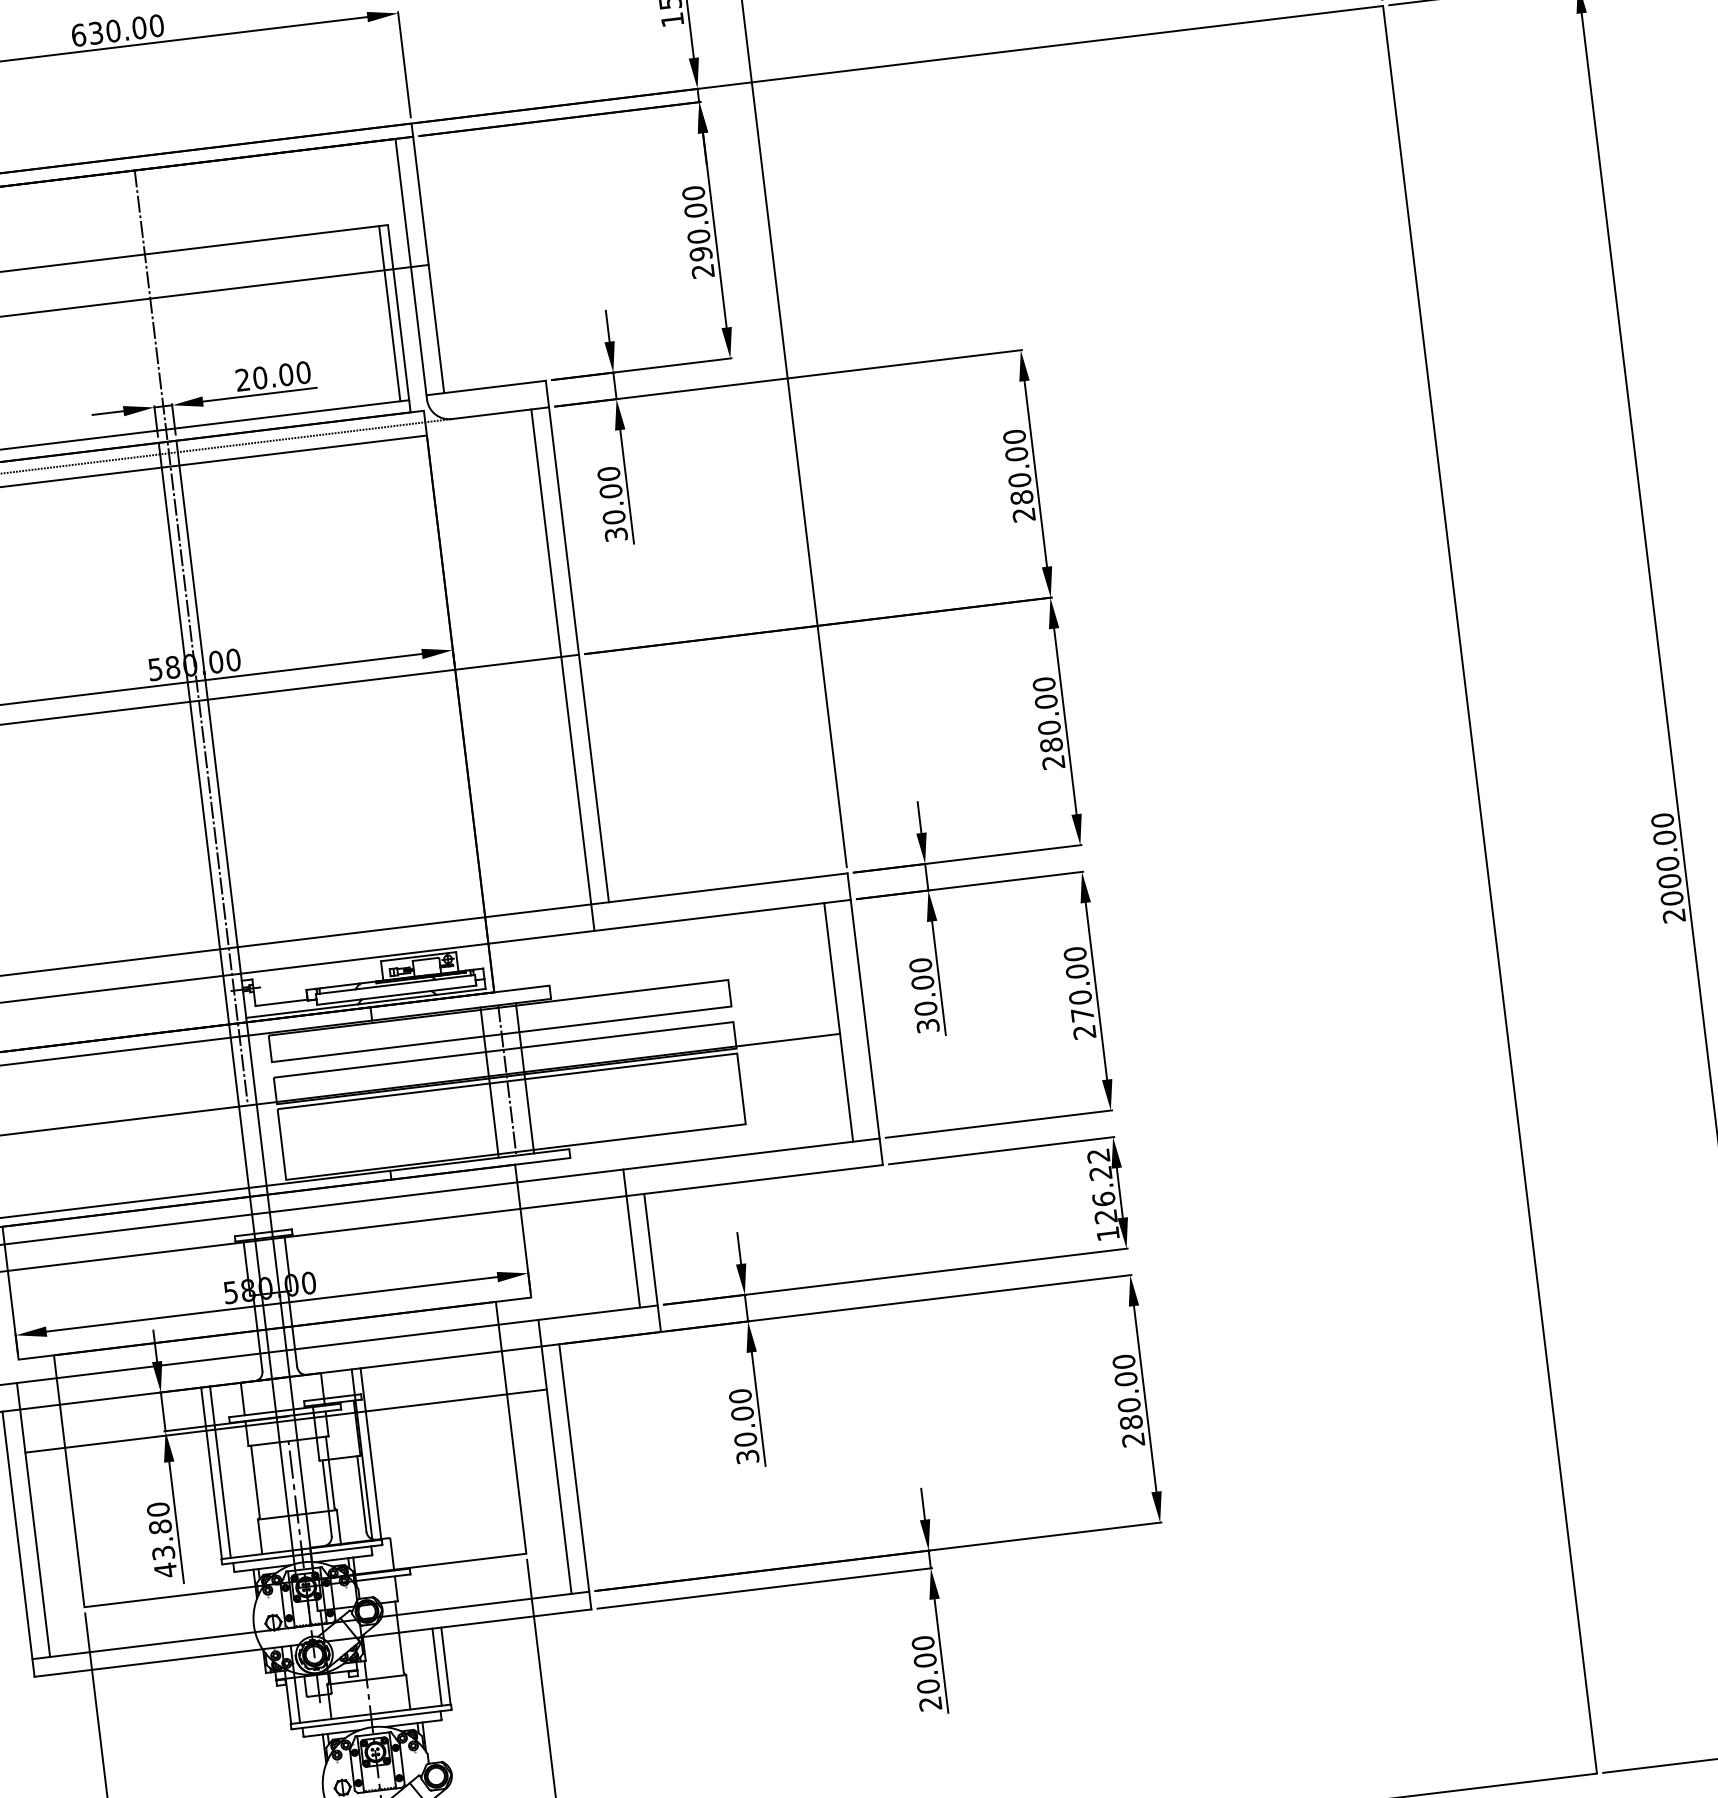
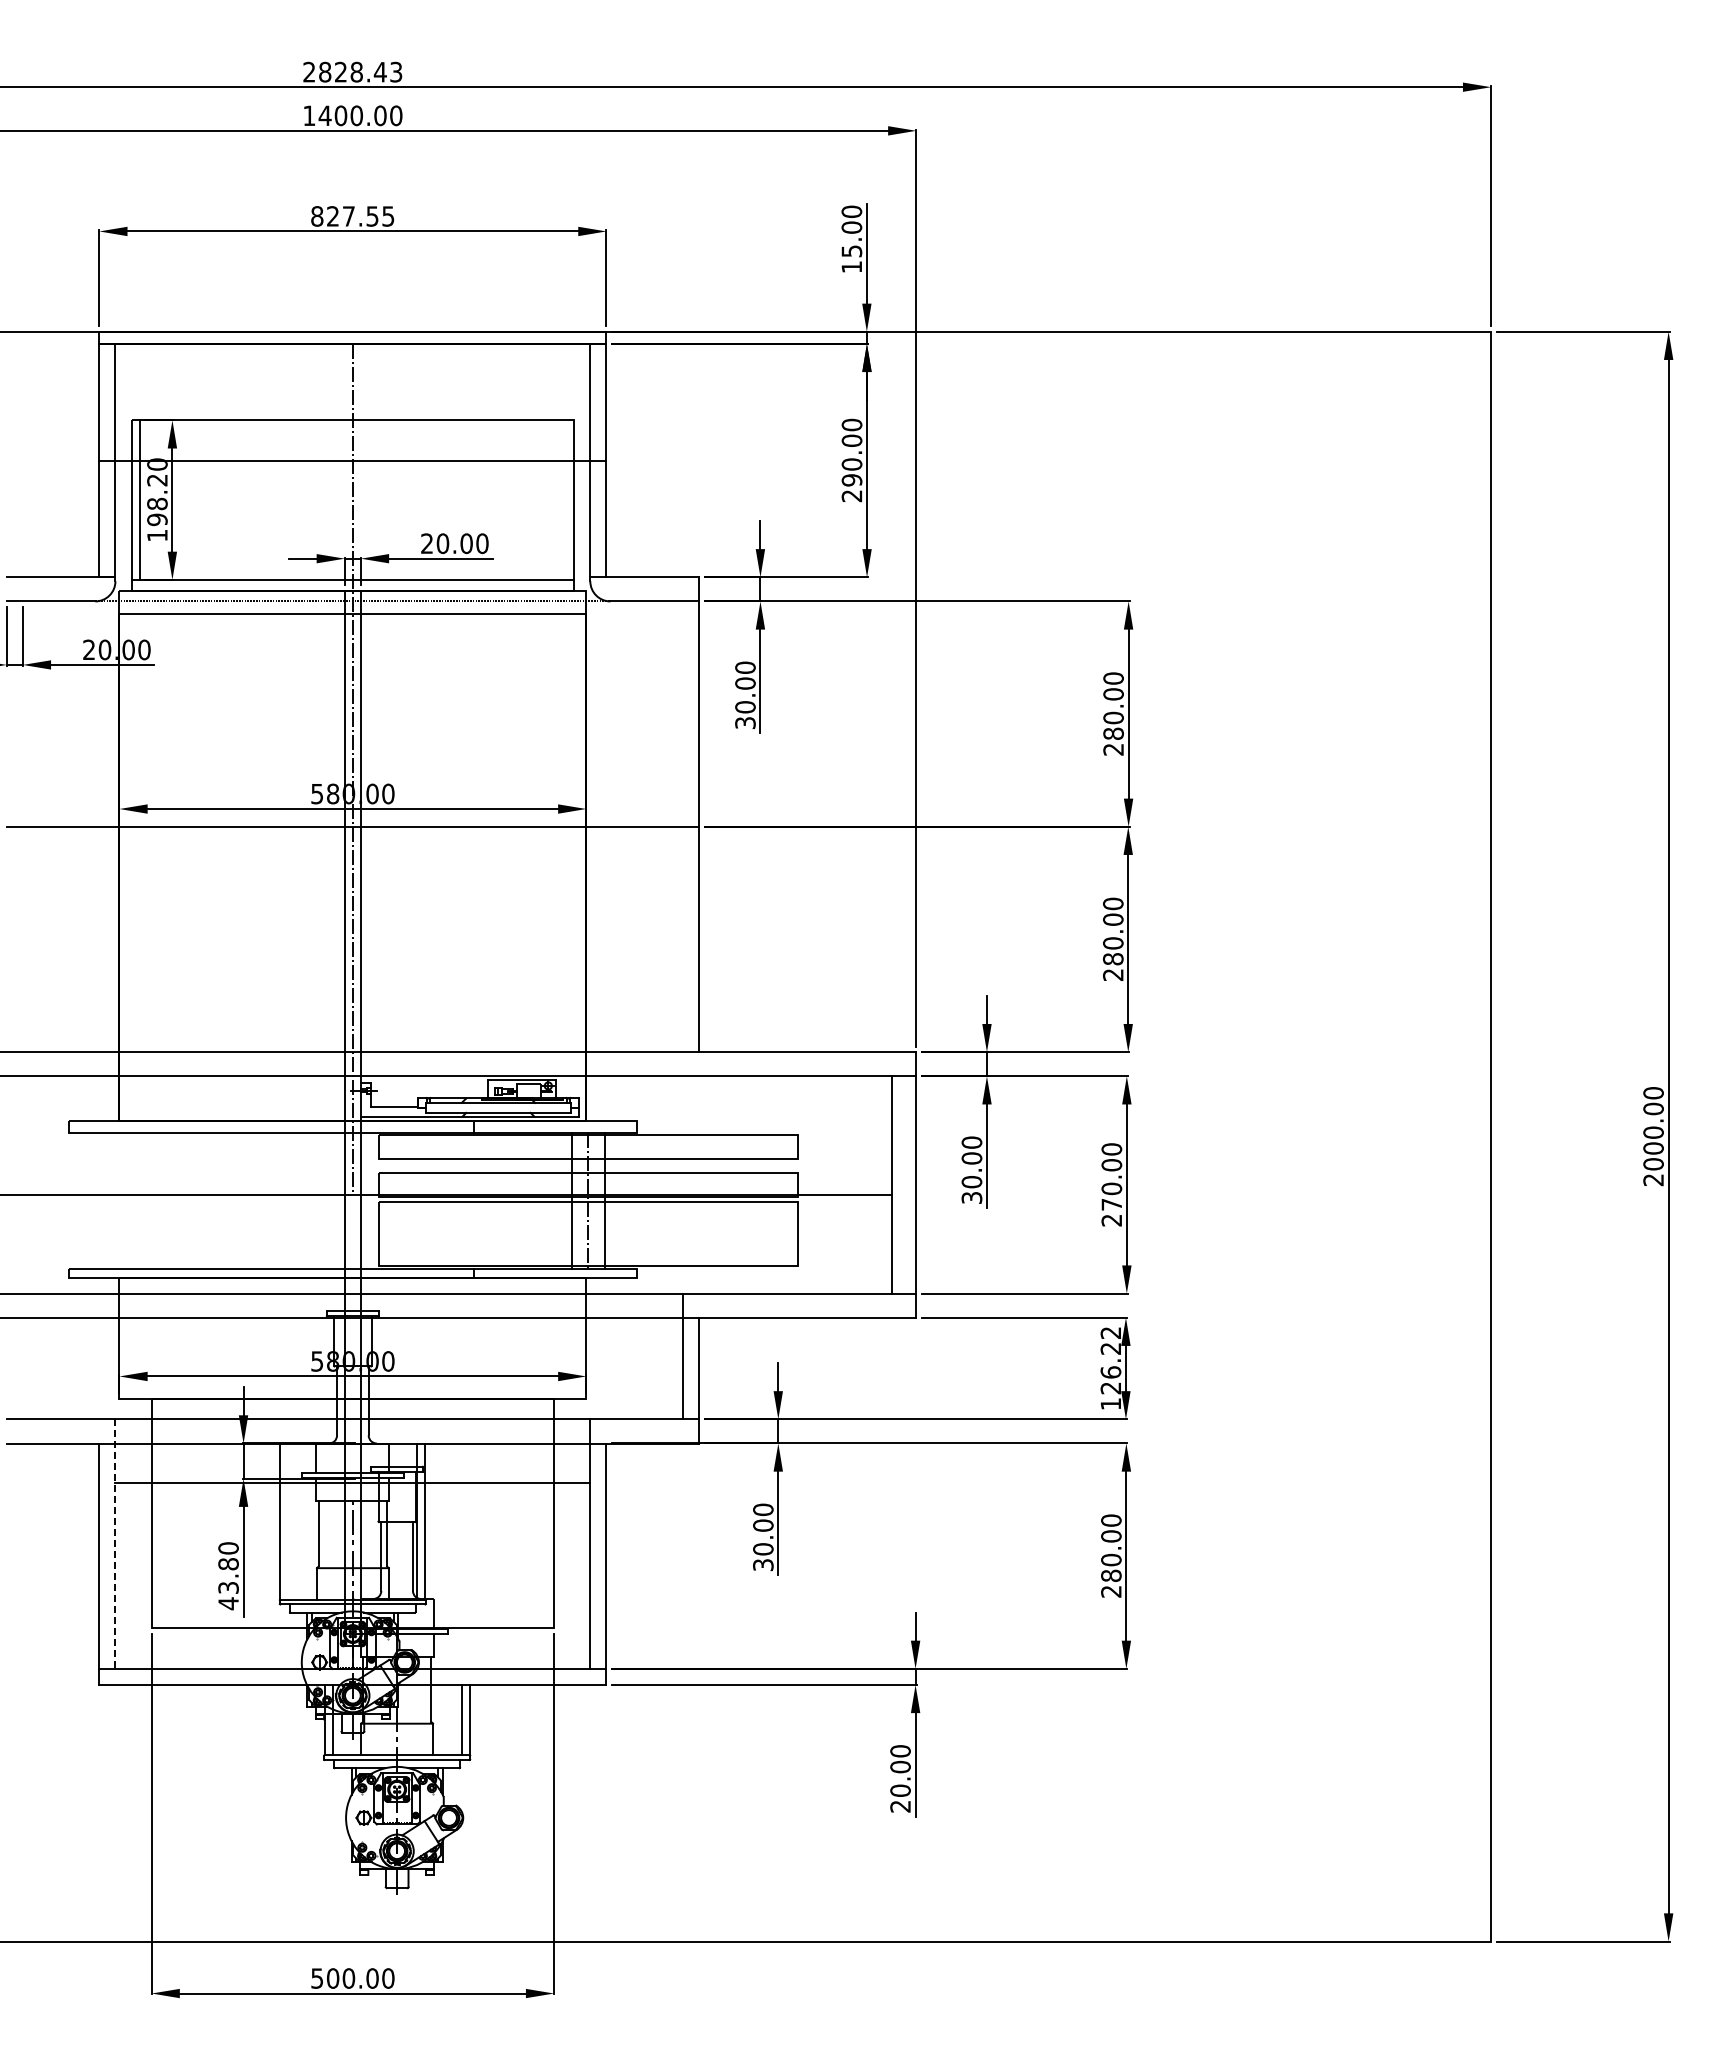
text: (117, 30) -> (352, 216), 630.00 -> 827.55
line: (390, 312) -> (566, 499), removed
line: (562, 669) -> (682, 838), removed
line: (220, 1472) -> (288, 1521), removed
line: (33, 1520) -> (115, 1544), solid -> dashed

